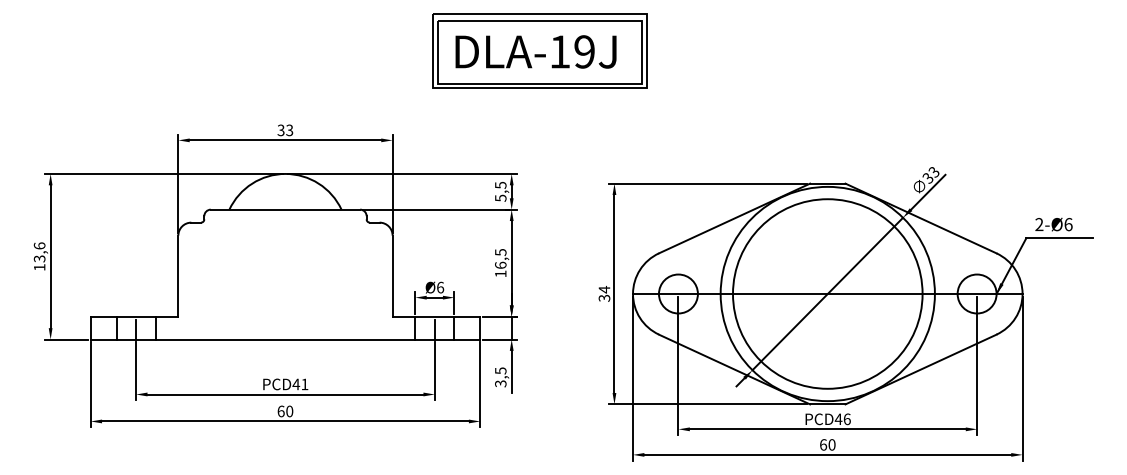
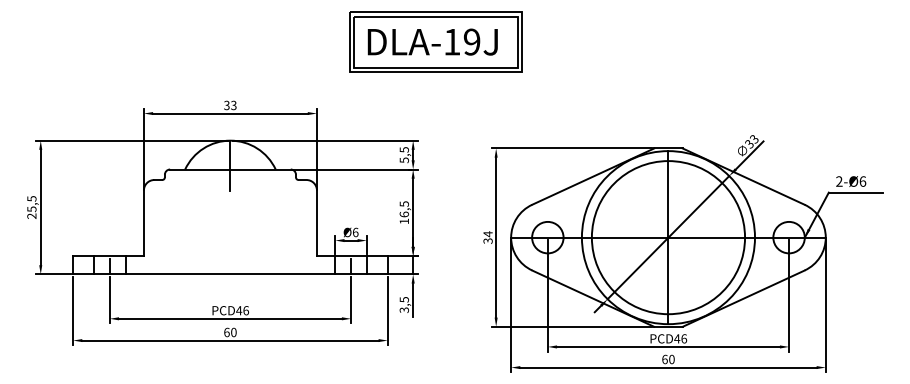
line: (285, 204) -> (230, 165), added
text: (39, 256) -> (31, 207), 13,6 -> 25,5
line: (827, 293) -> (668, 237), added
text: (304, 384) -> (245, 310), 41 -> 46

